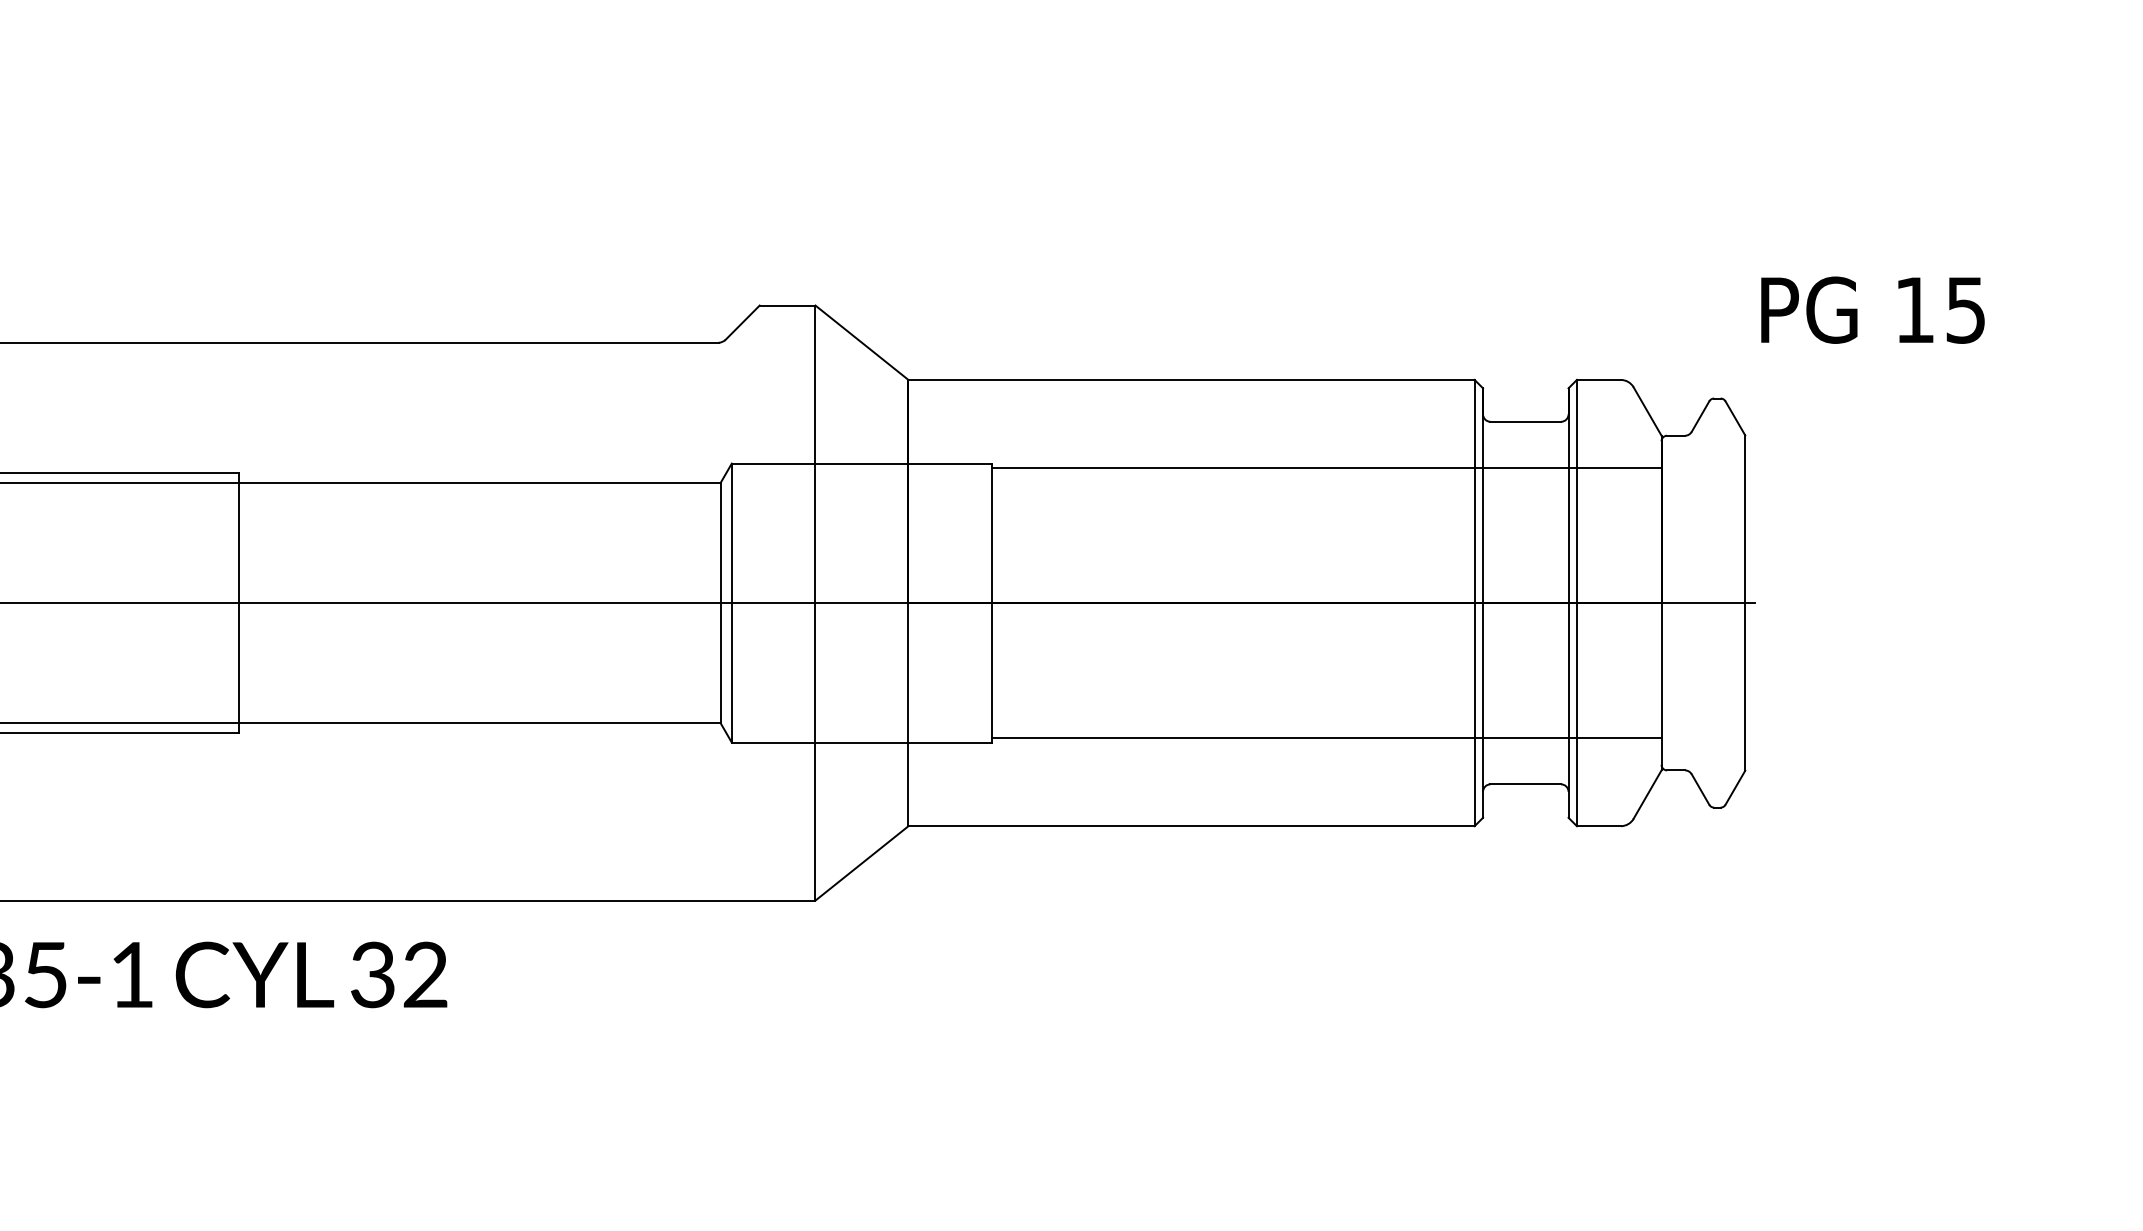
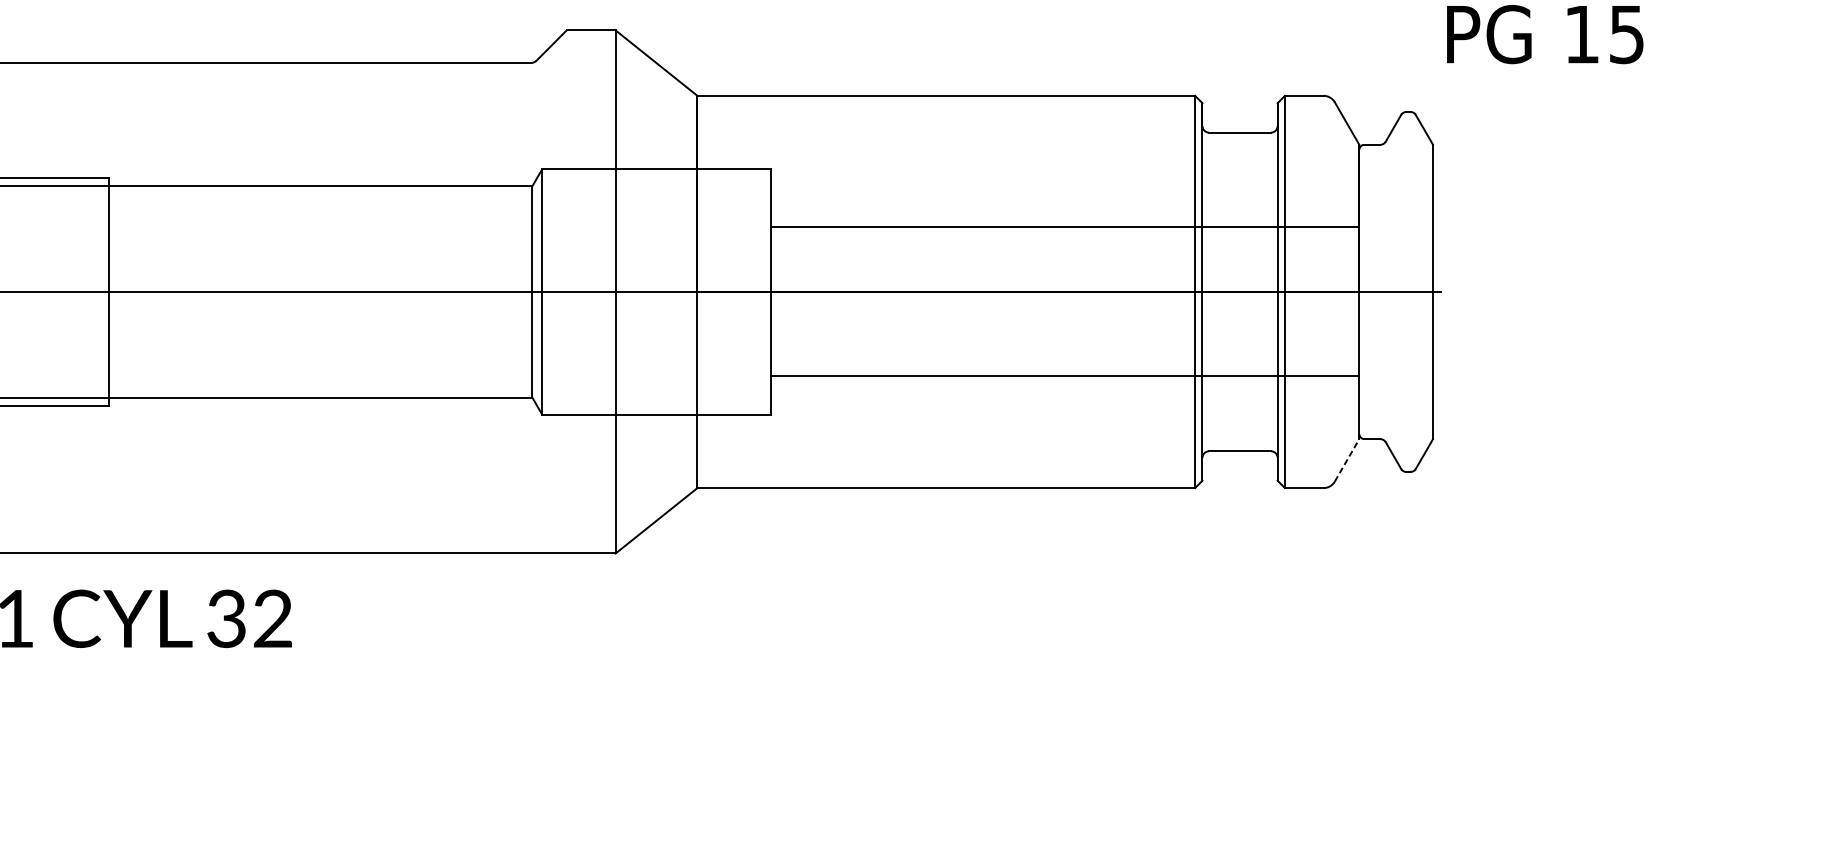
line: (1326, 467) -> (1064, 226), moved
line: (1326, 738) -> (1064, 375), moved
line: (1647, 794) -> (1347, 460), solid -> dashed

